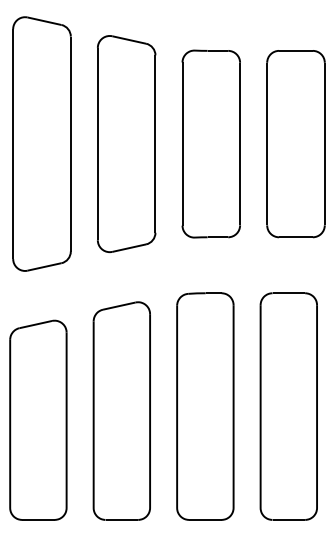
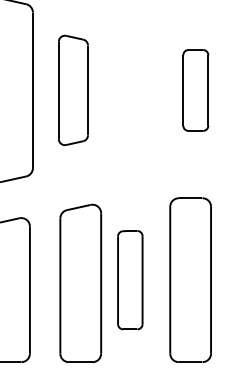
part: (210, 143) -> (133, 89), removed
part: (126, 144) -> (73, 90), size x0.7
part: (295, 144) -> (195, 90), size x0.6
part: (205, 406) -> (130, 280), size x0.6
part: (121, 410) -> (80, 283), moved

